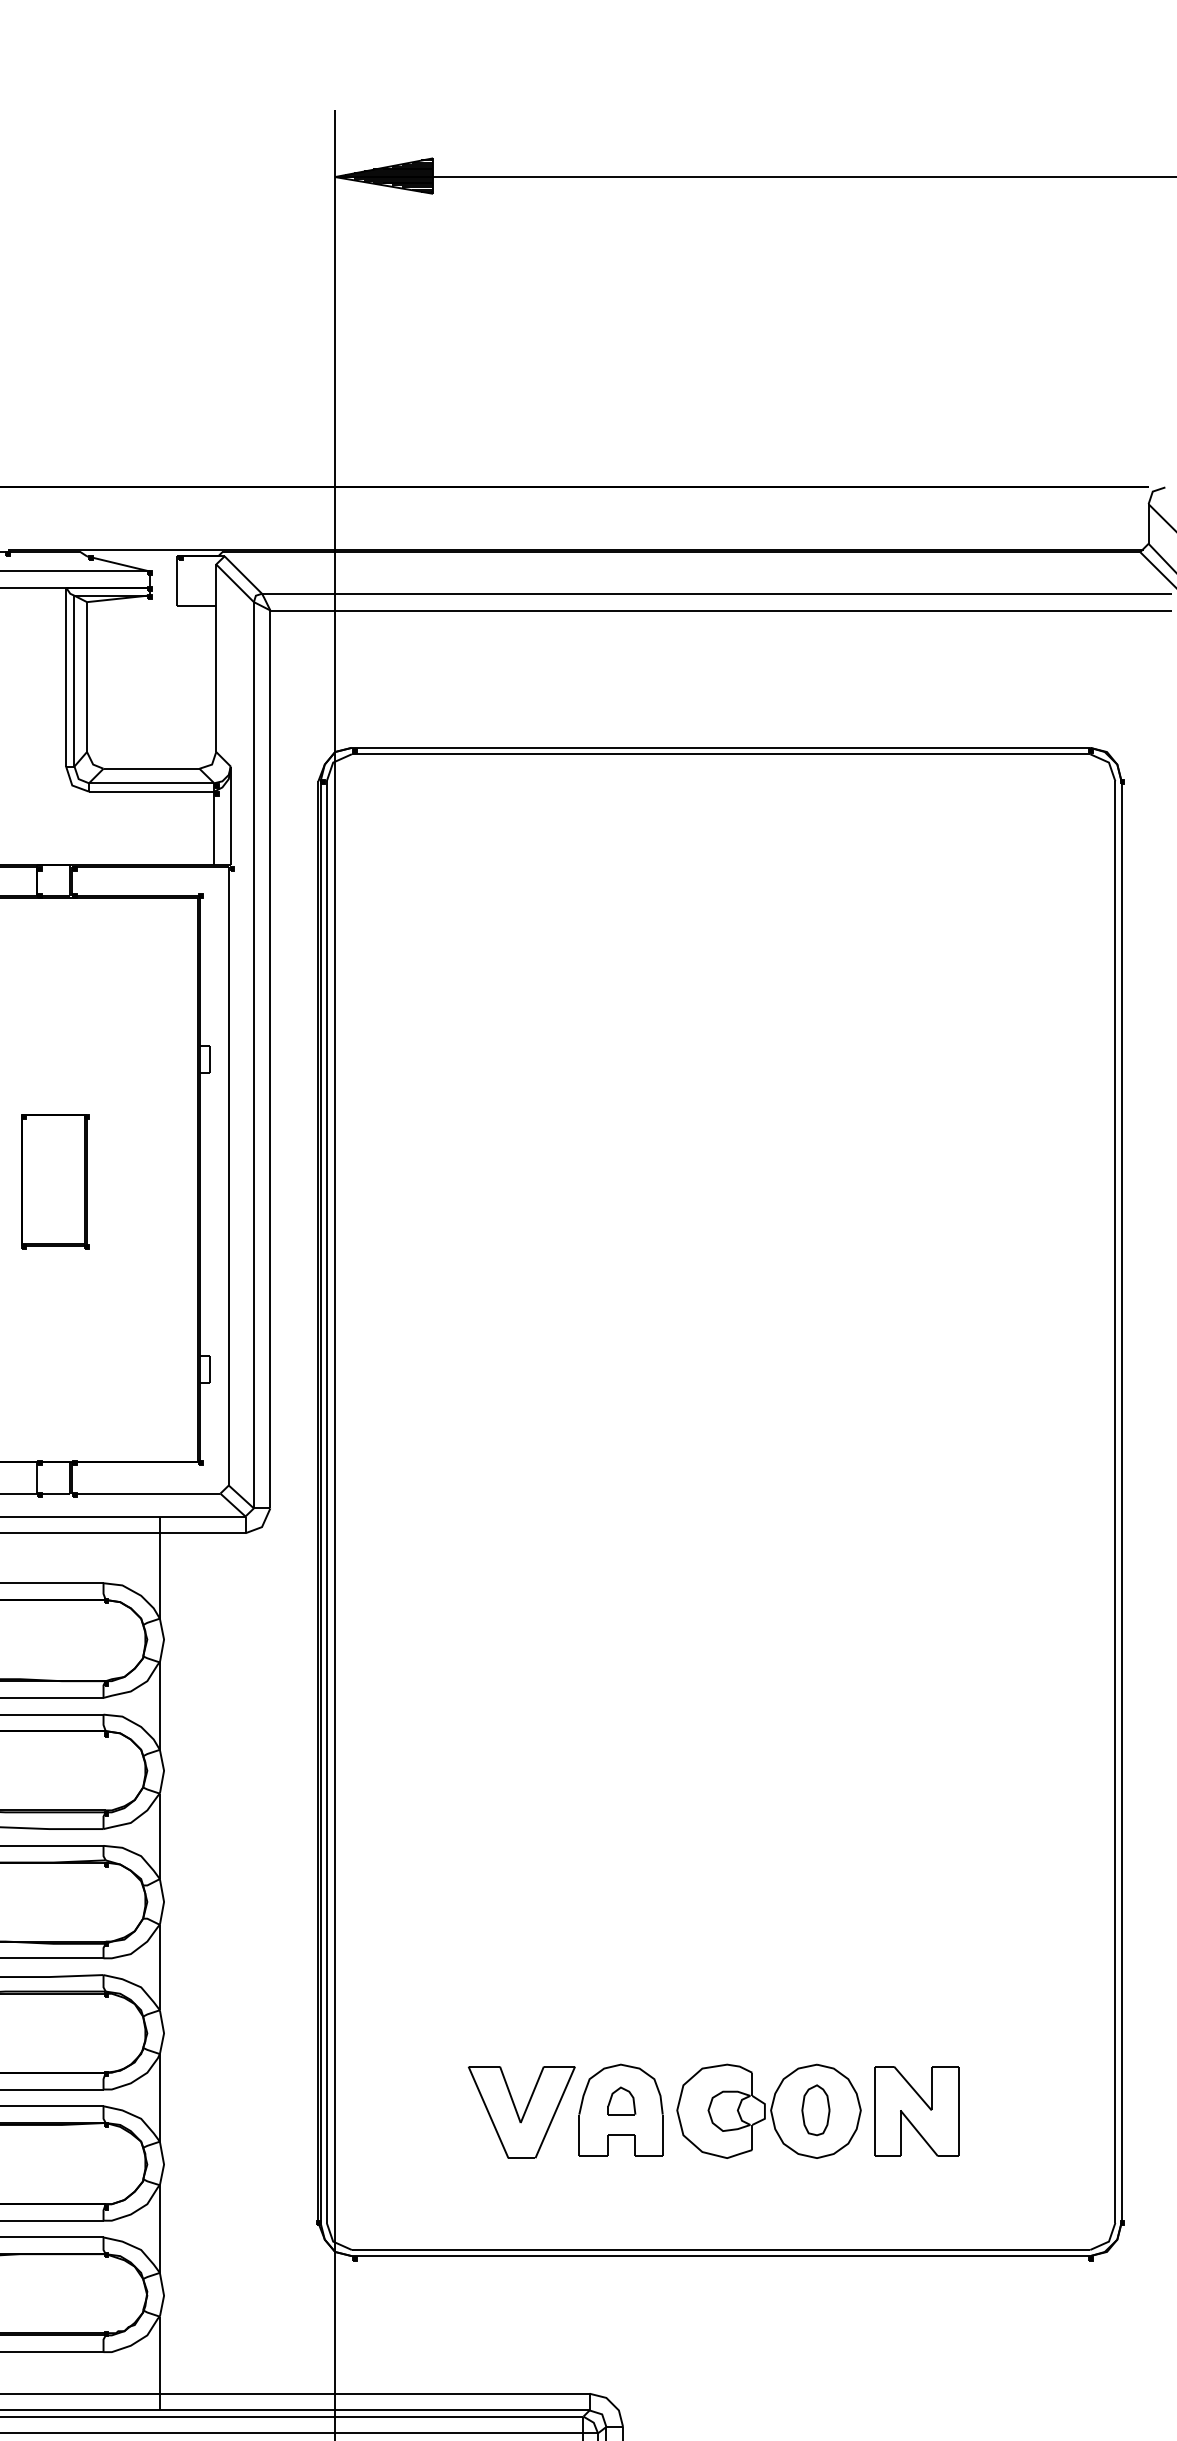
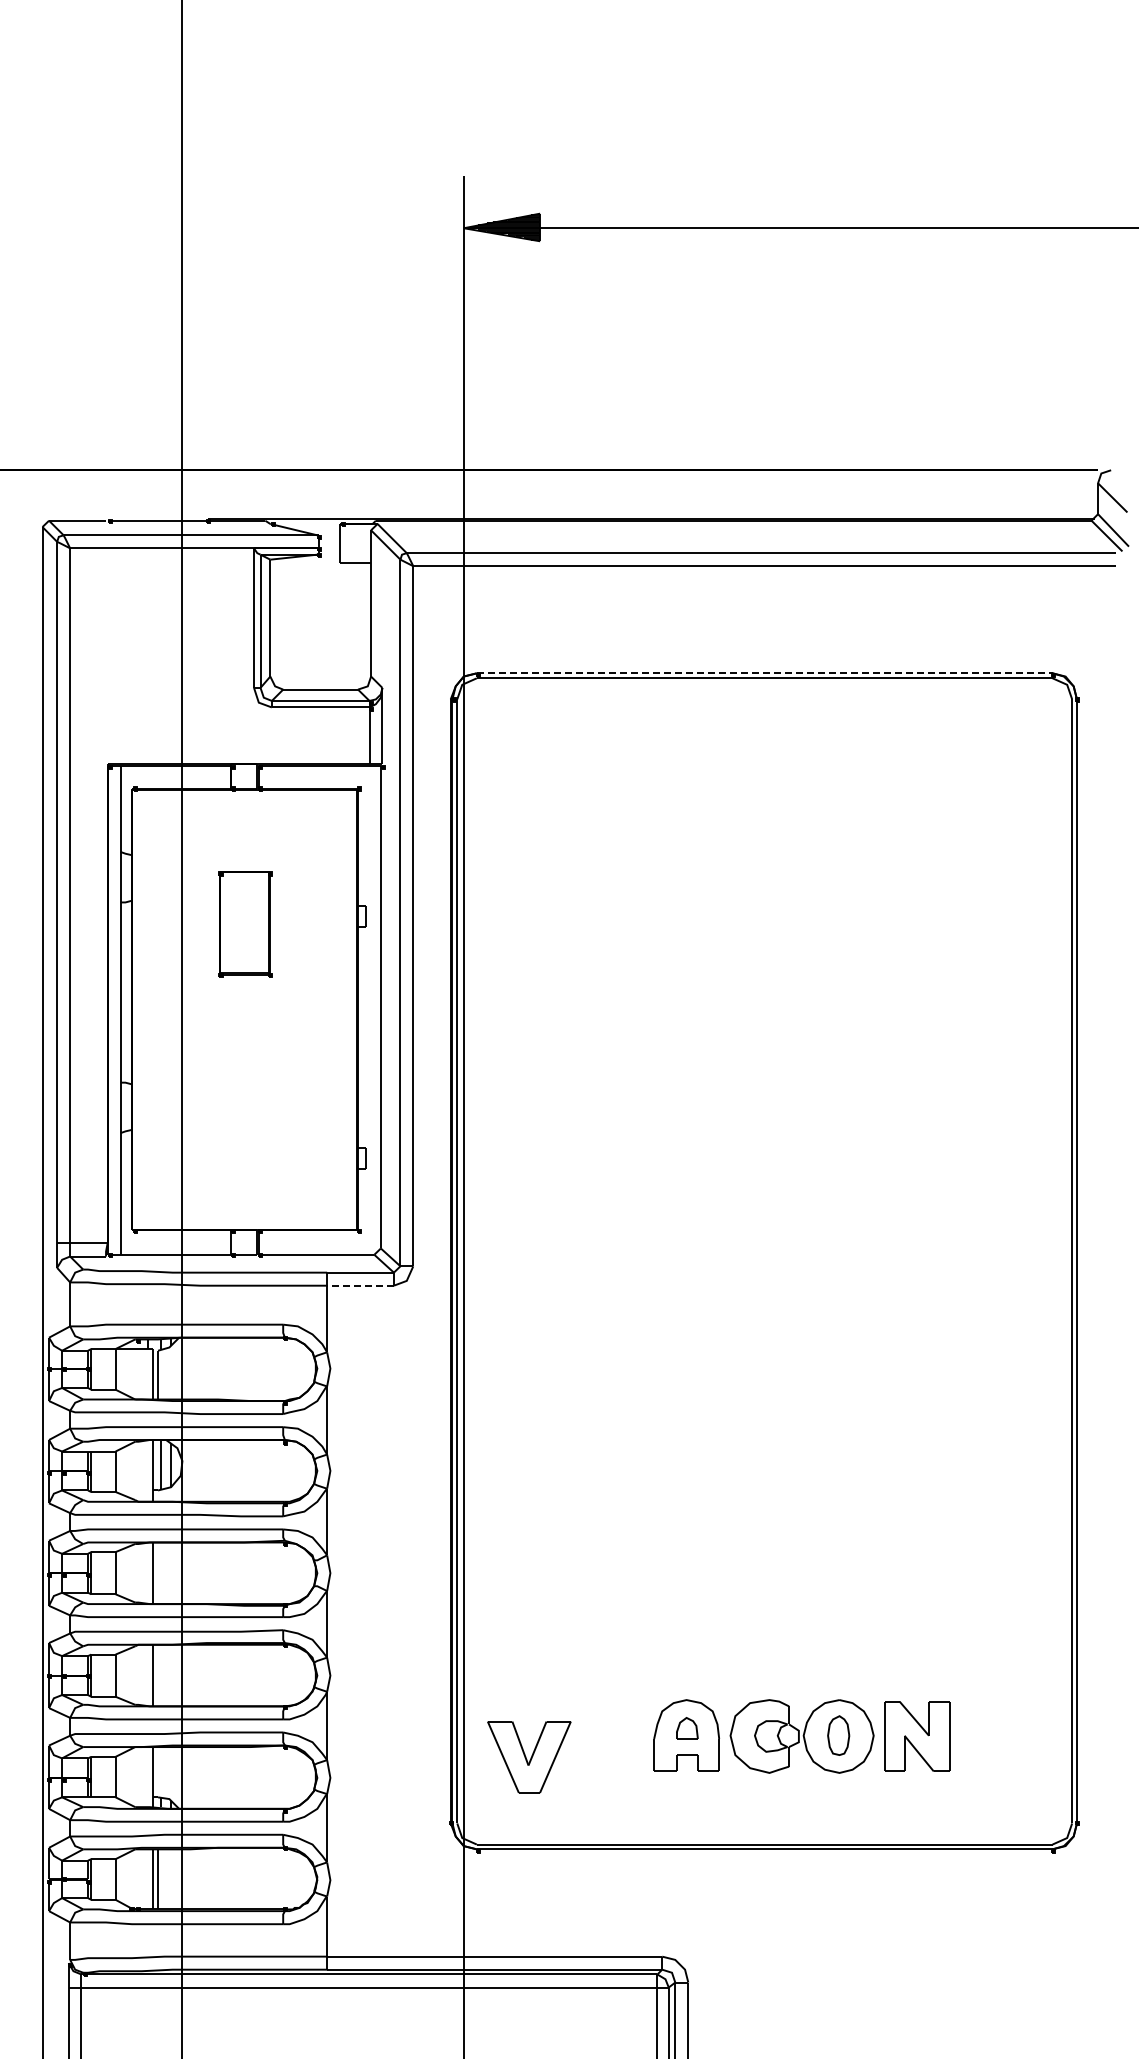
line: (720, 748) -> (764, 673), solid -> dashed
part: (55, 1181) -> (245, 924), moved
line: (202, 1532) -> (360, 1285), solid -> dashed
part: (522, 2112) -> (529, 1757), moved

